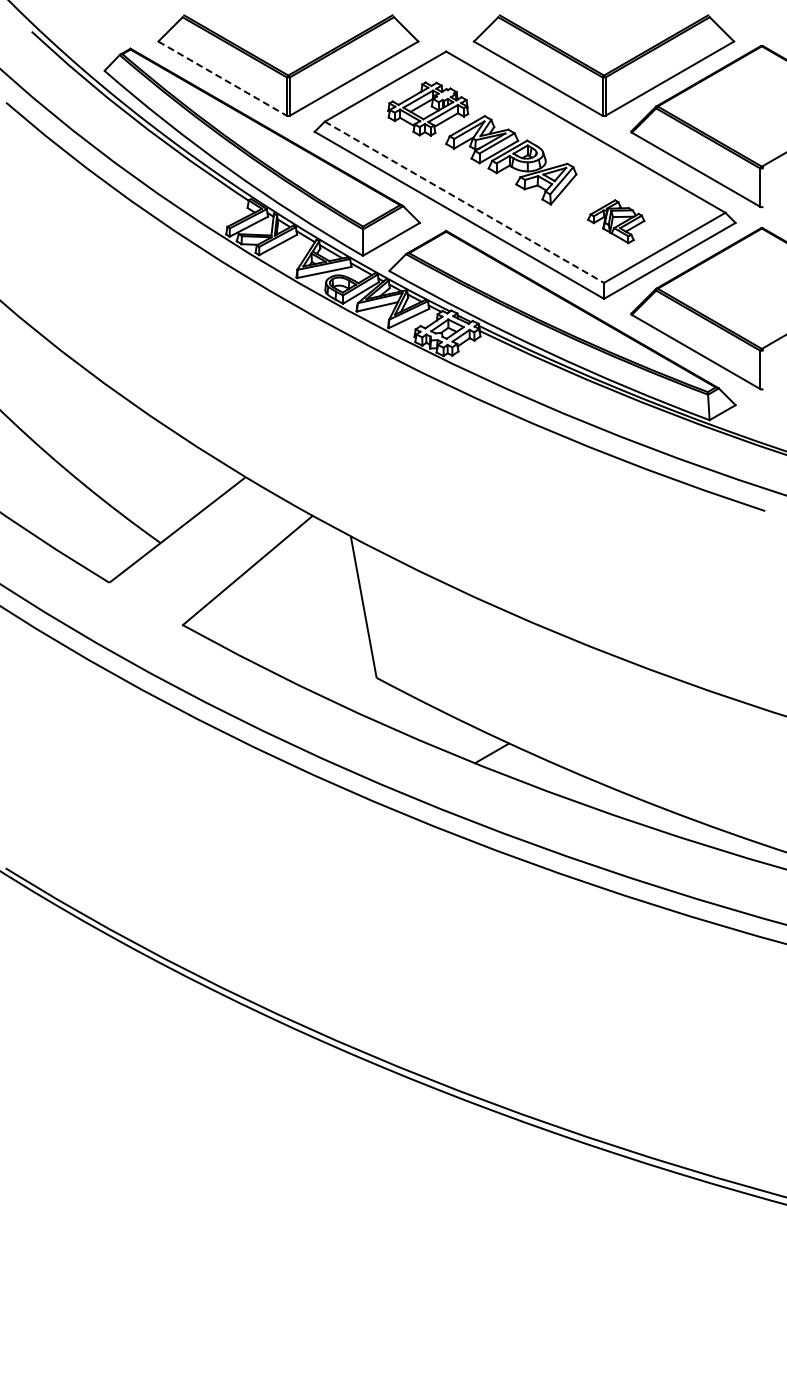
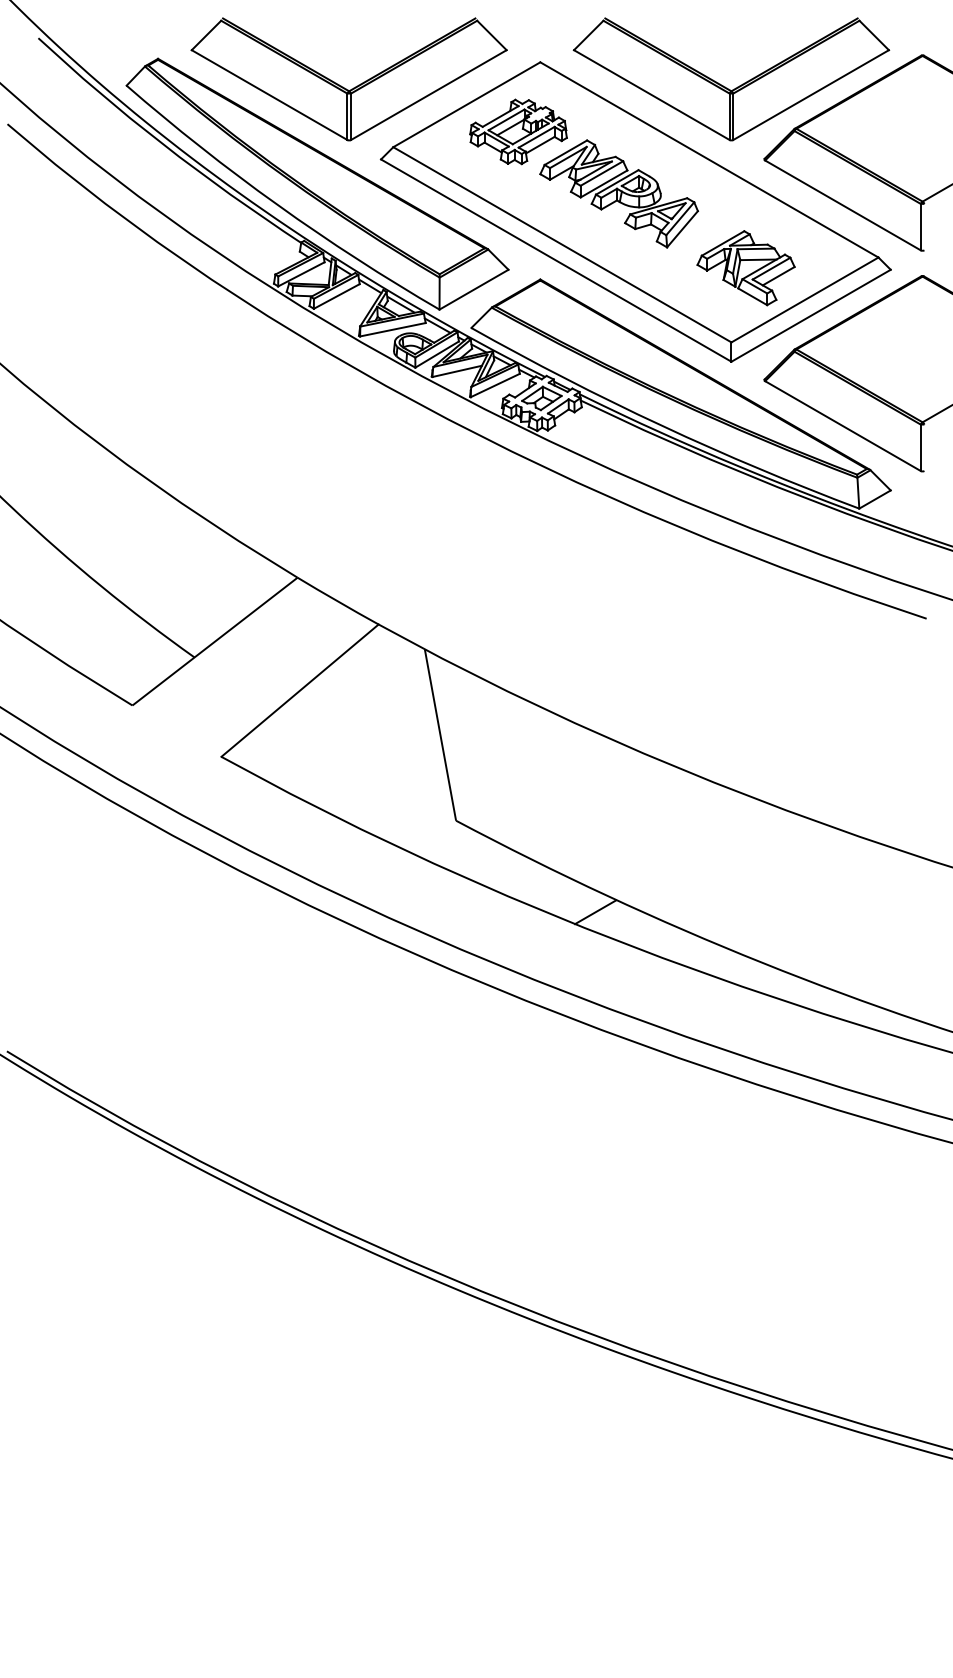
line: (223, 78) -> (270, 94), dashed -> solid
line: (464, 202) -> (562, 245), dashed -> solid
part: (616, 221) -> (746, 268), size x1.43

